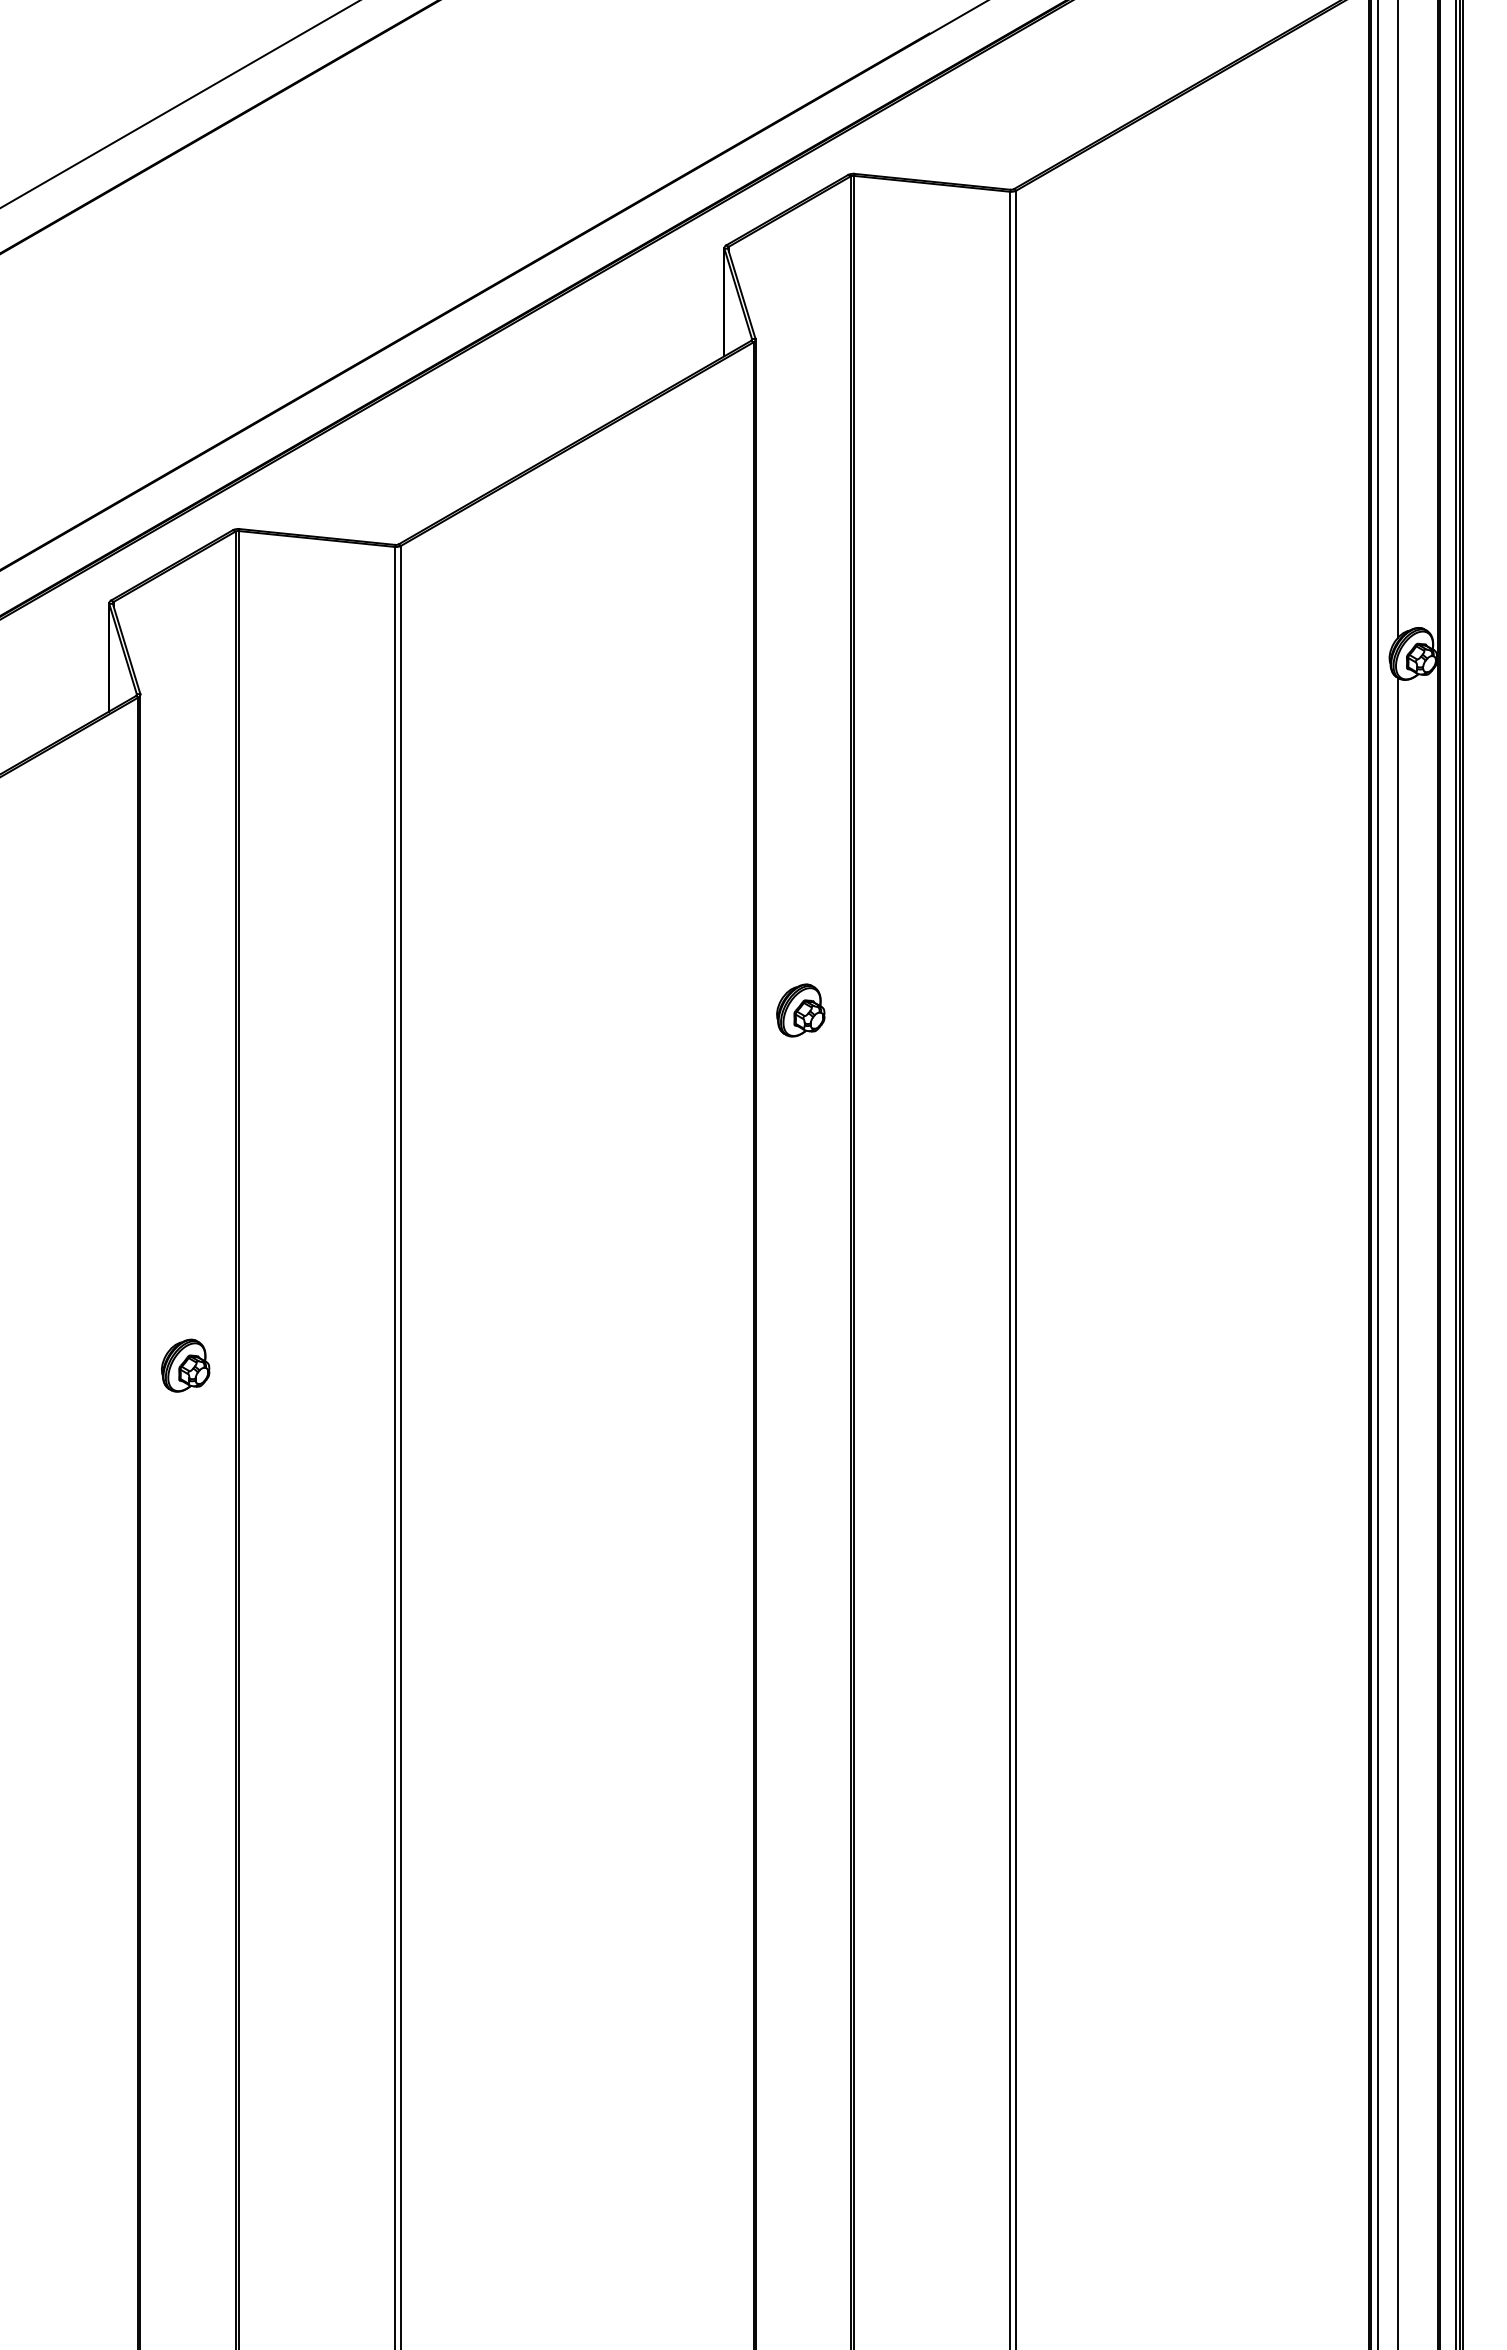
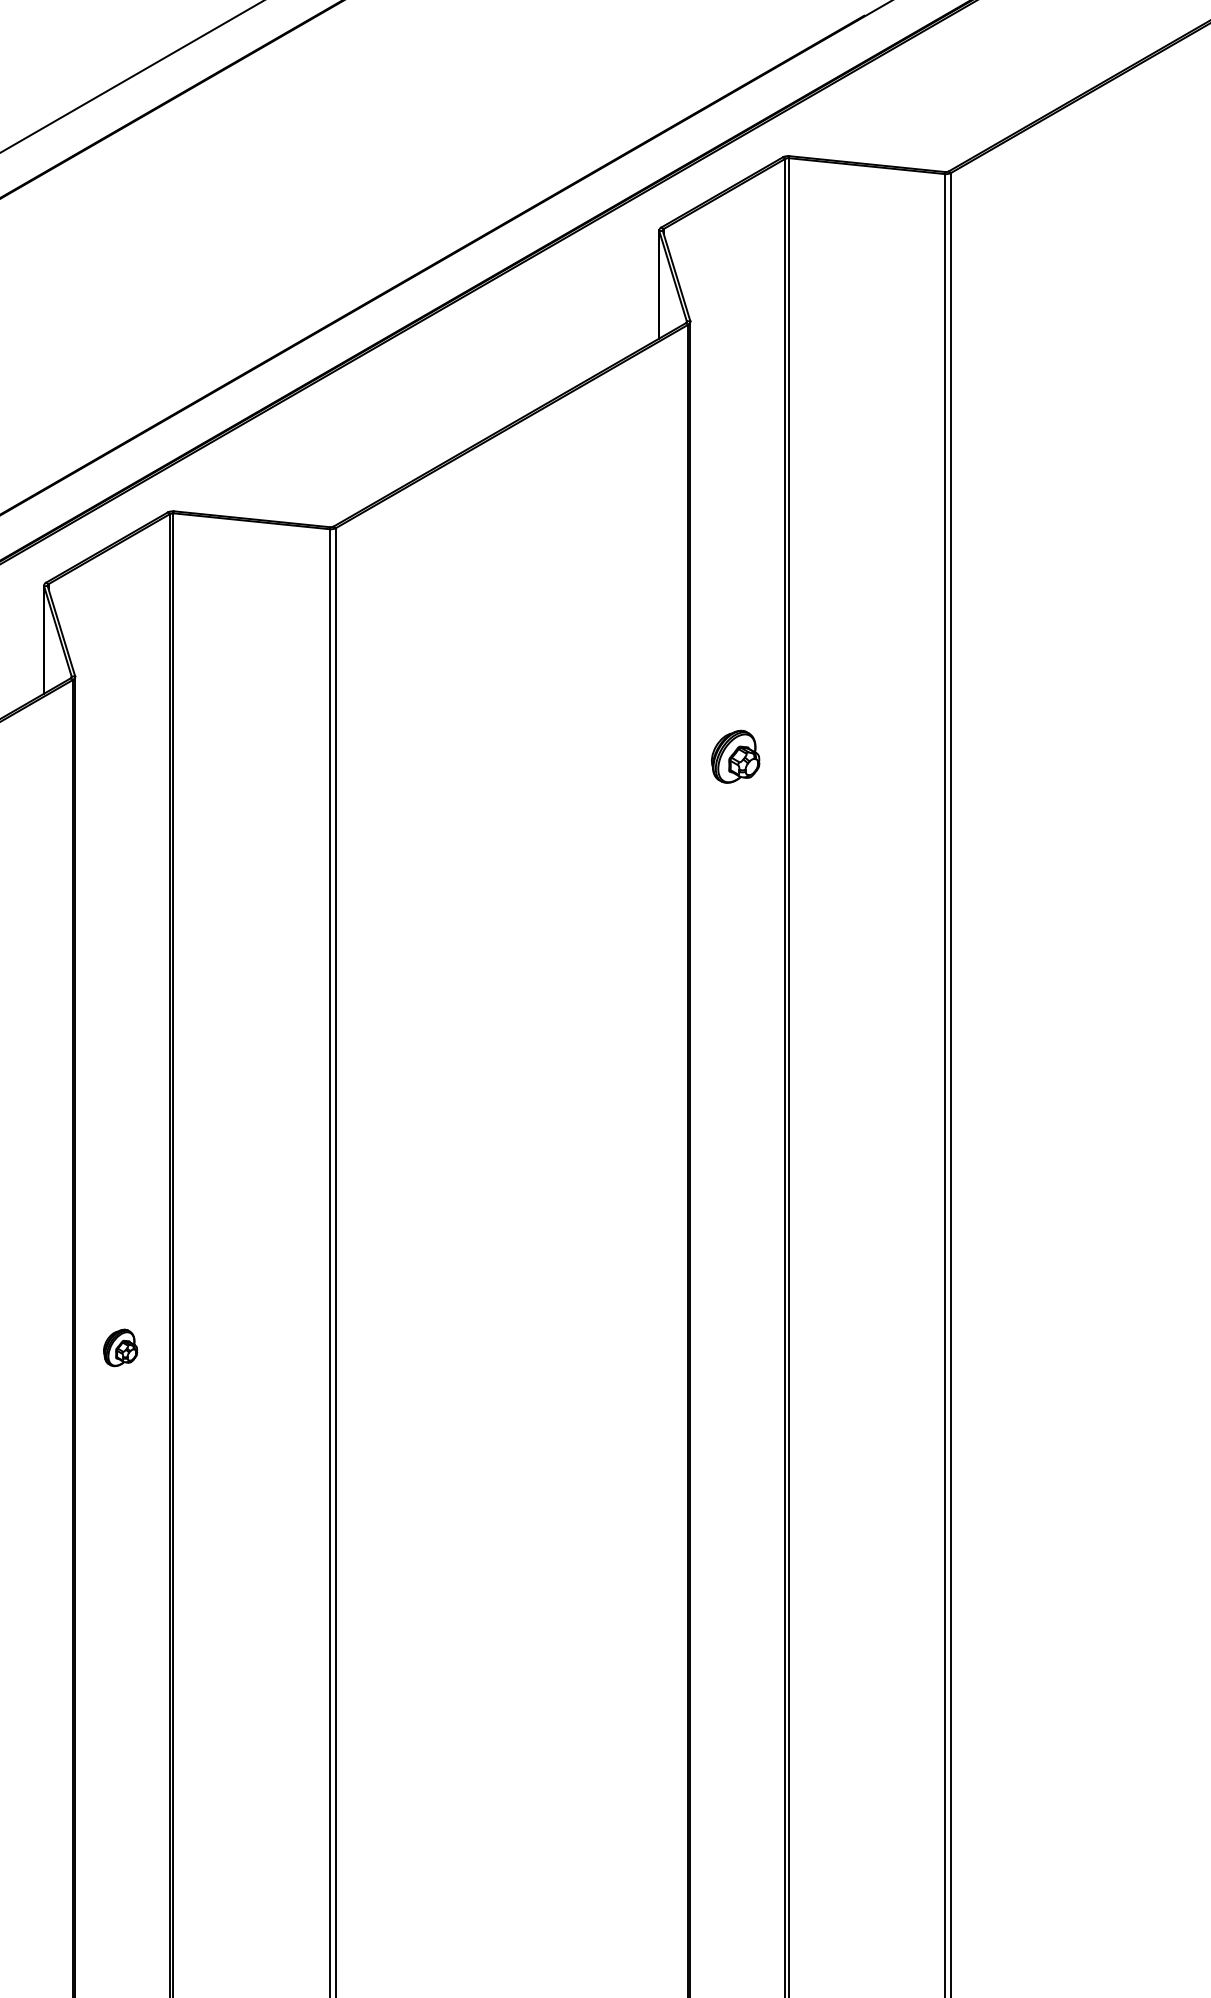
part: (800, 1010) -> (735, 756), moved
part: (185, 1365) -> (120, 1347), size x0.7

